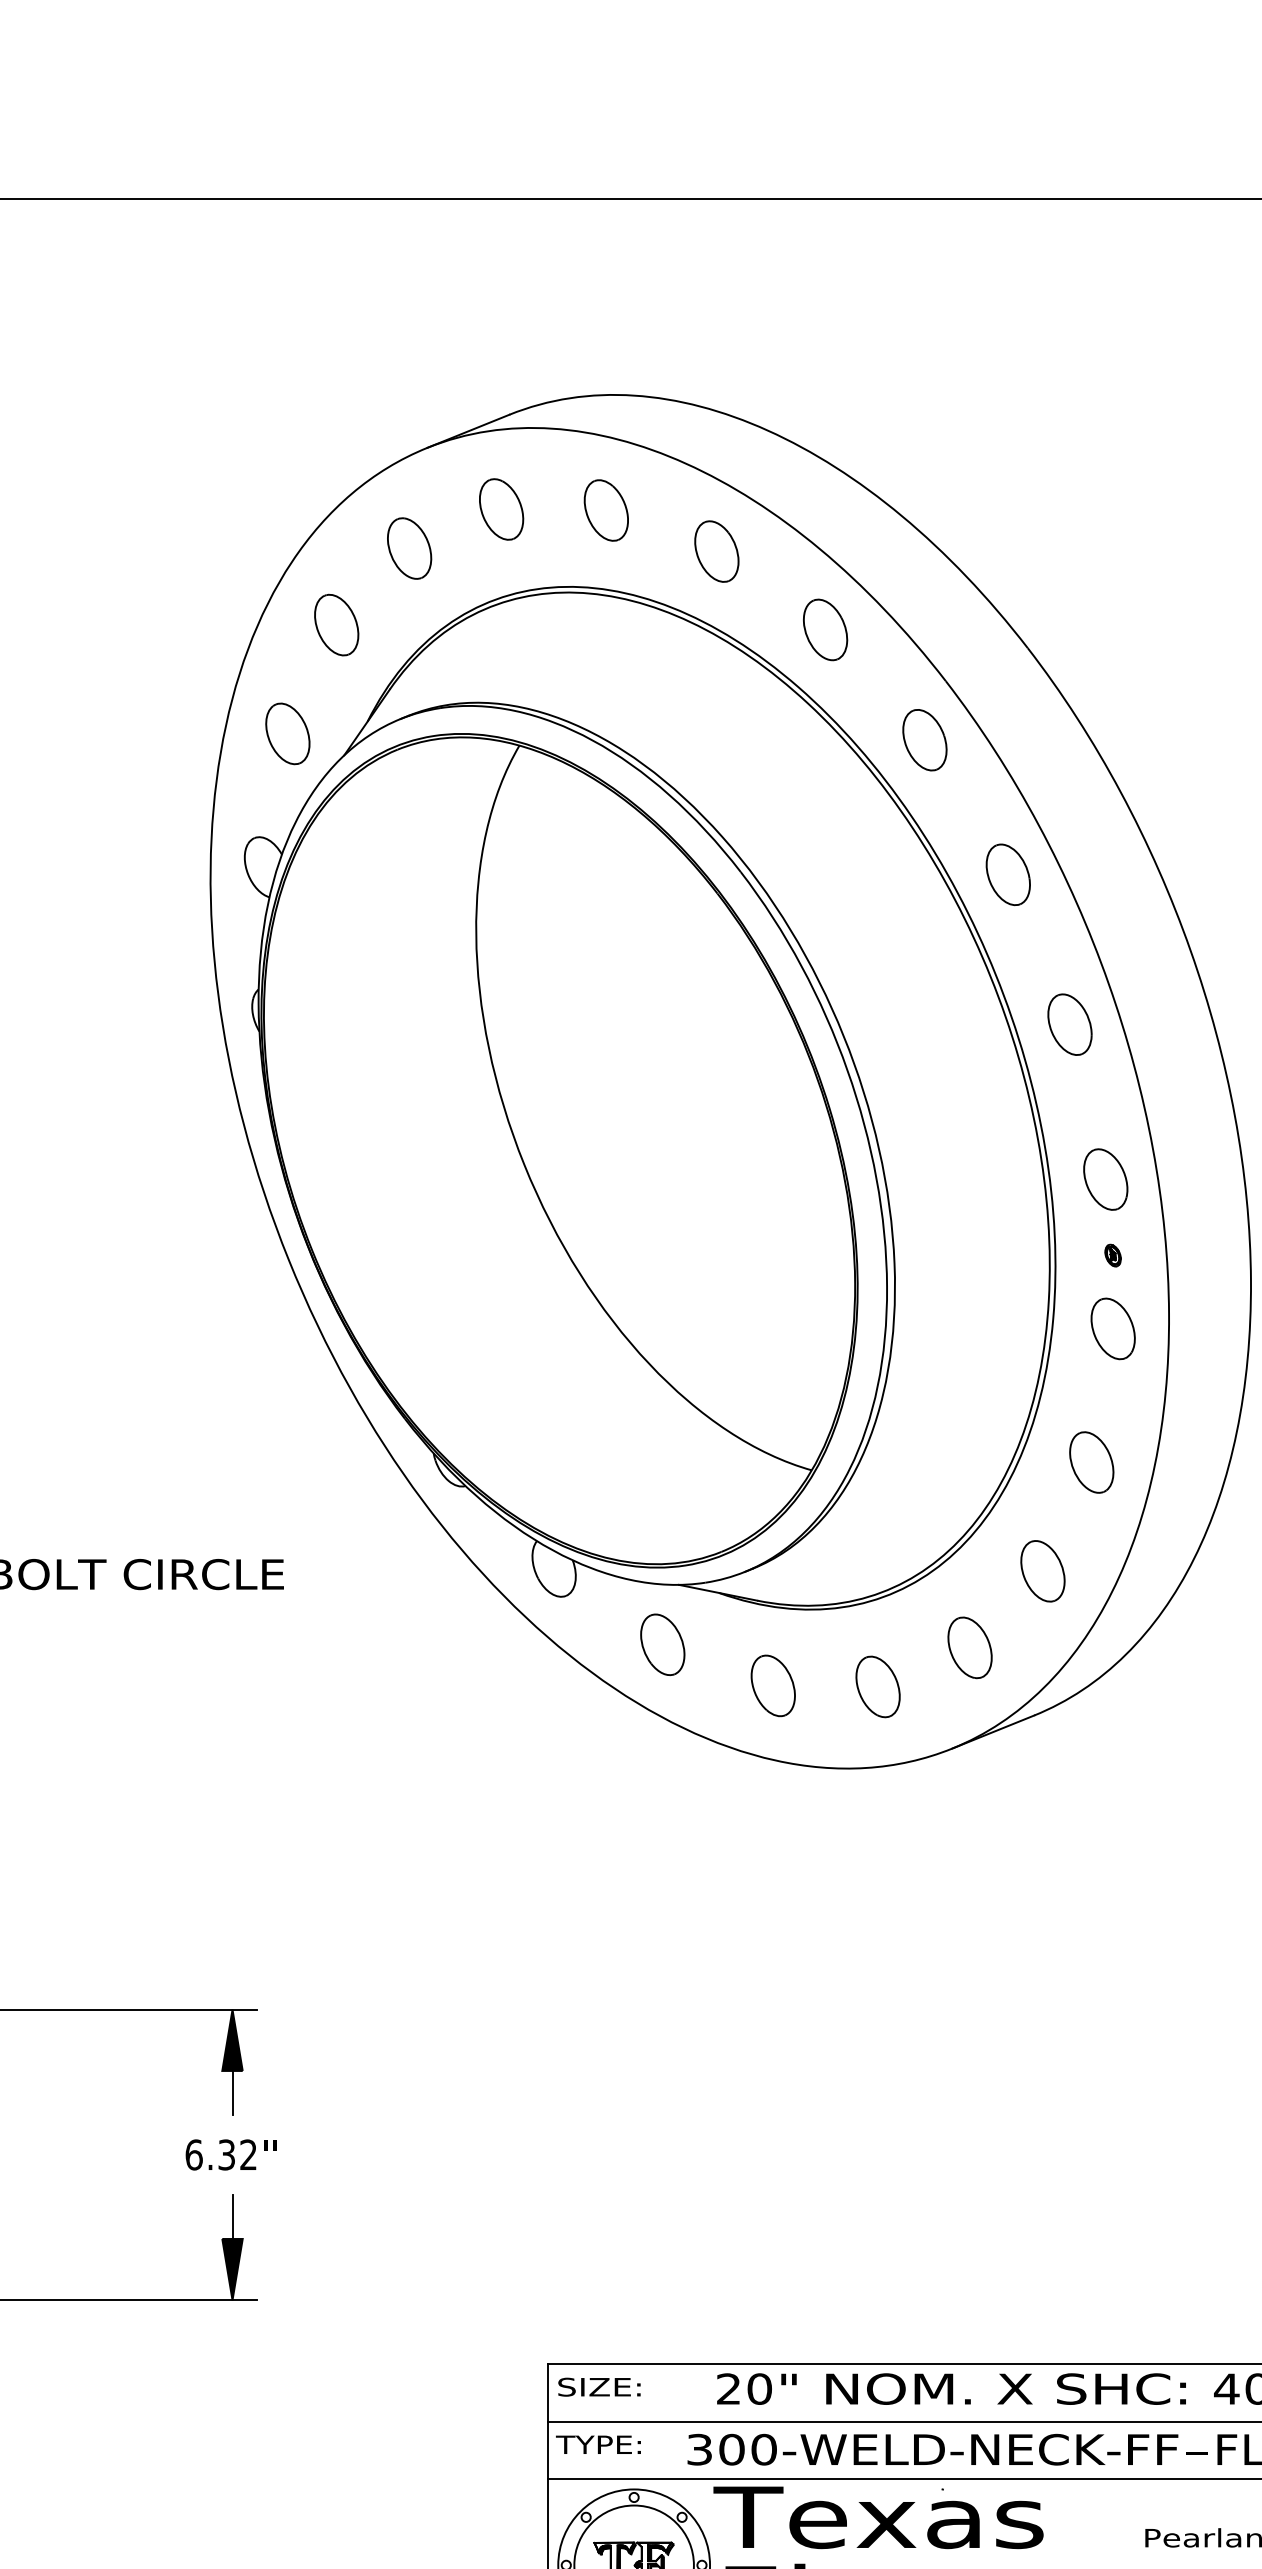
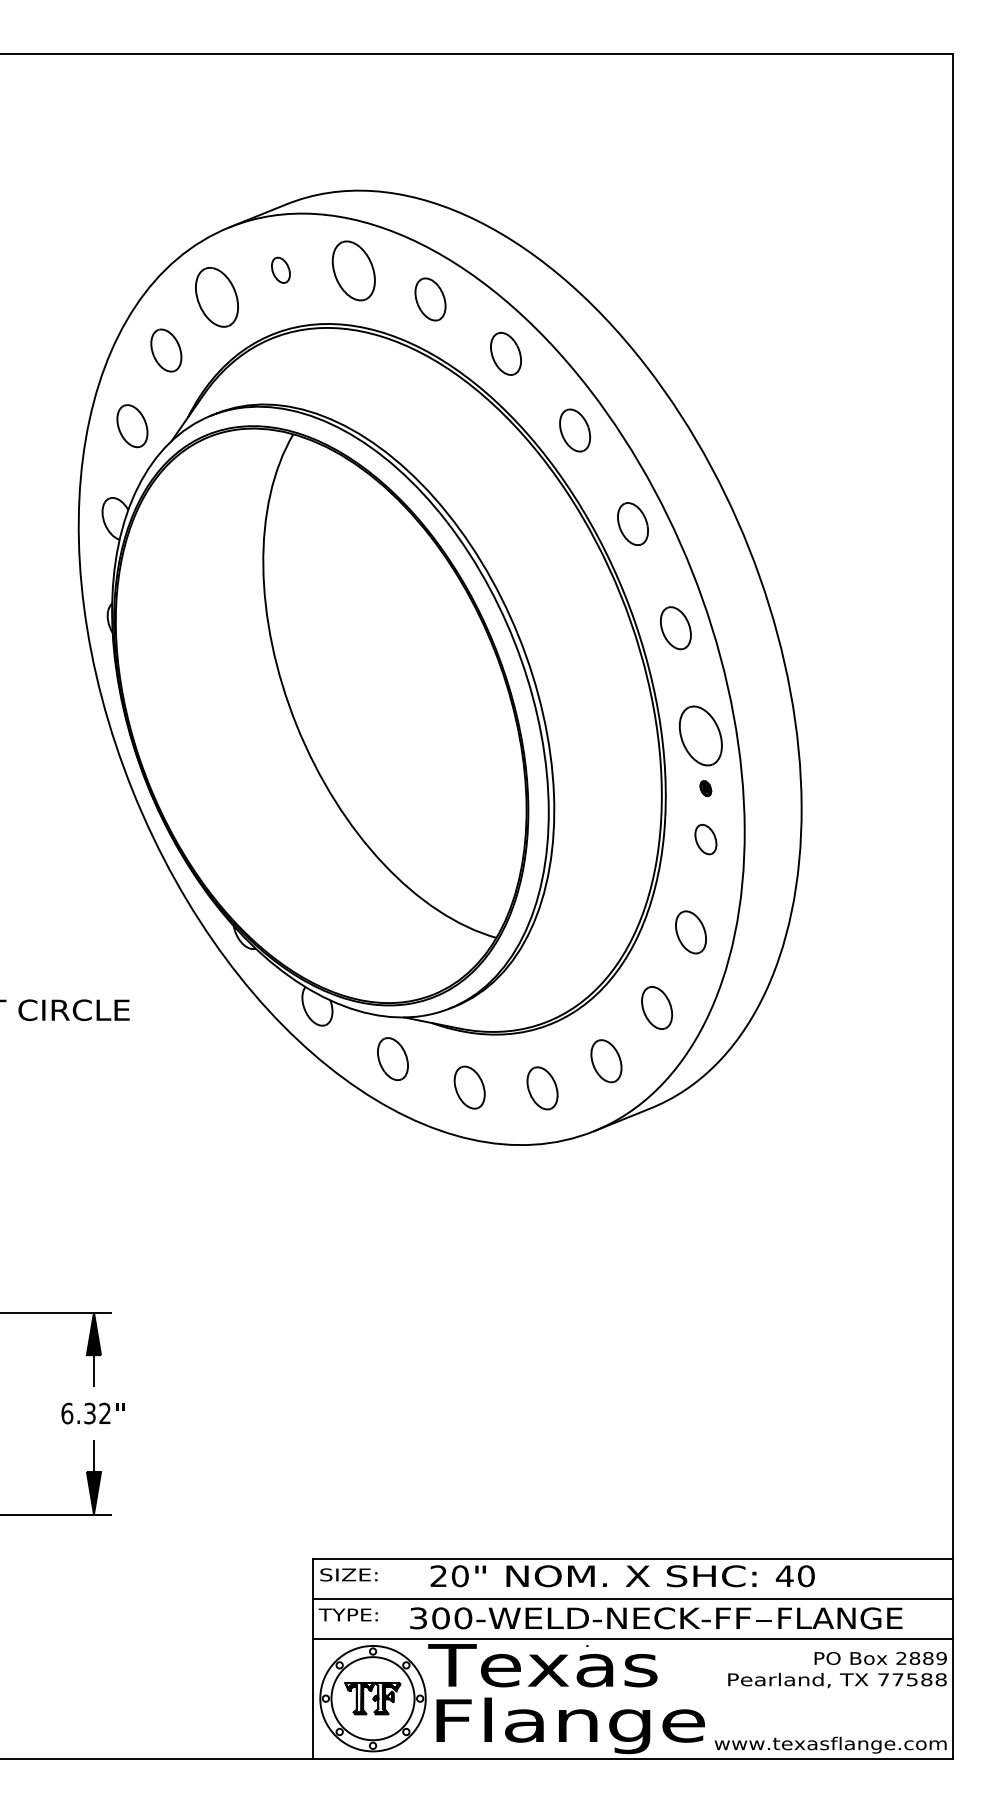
part: (500, 509) -> (280, 270), size x0.6
part: (606, 509) -> (353, 270), size x1.4
part: (408, 548) -> (216, 297), size x1.4
part: (1105, 1179) -> (700, 735), size x1.4
part: (1112, 1328) -> (705, 839), size x0.7

